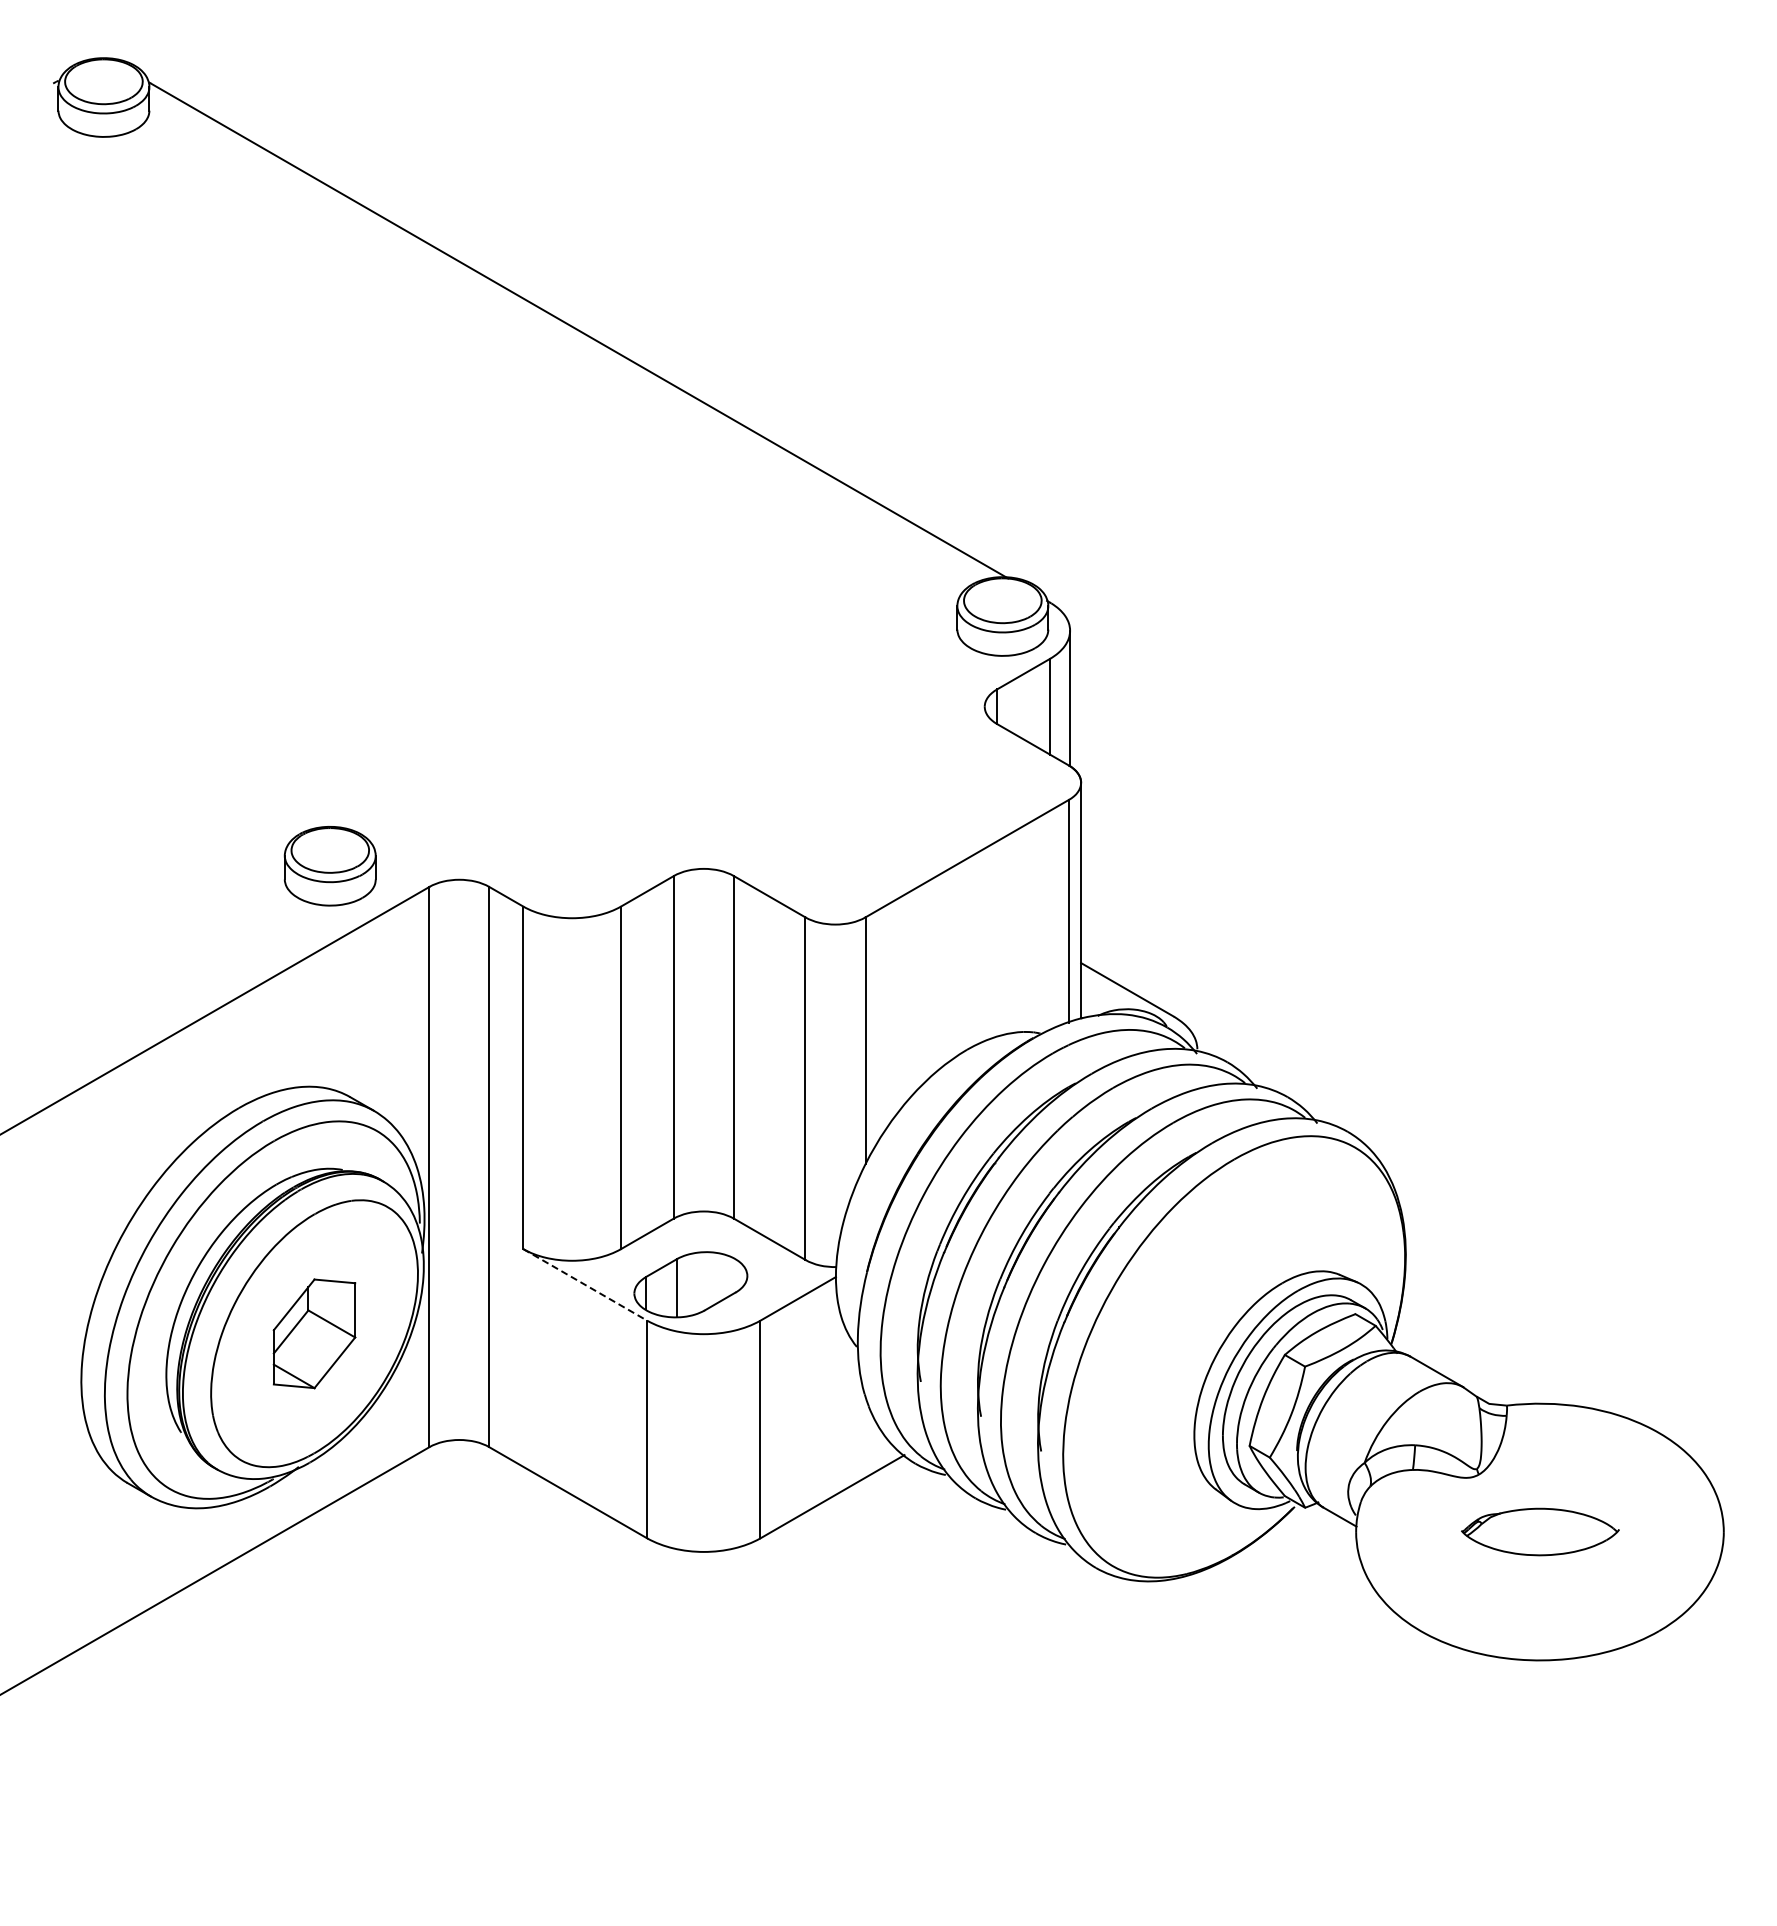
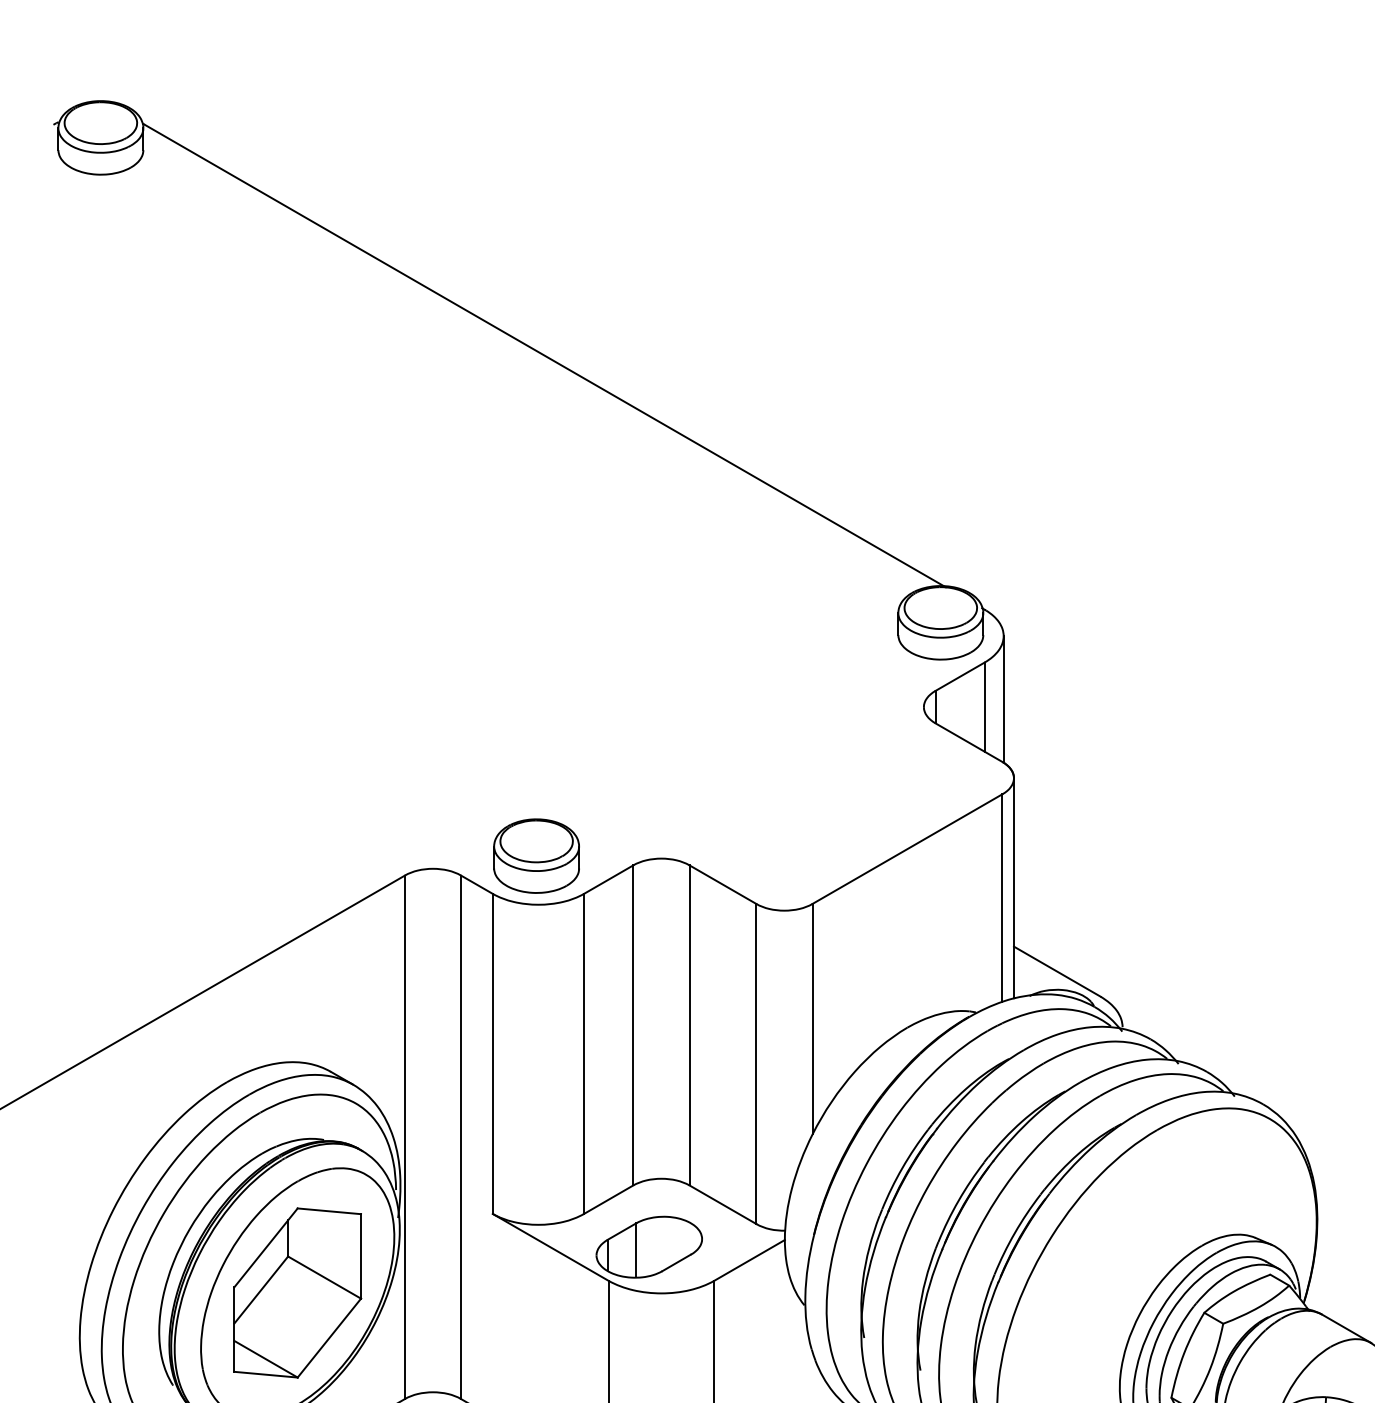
part: (329, 866) -> (535, 856), moved
line: (585, 1284) -> (550, 1246), dashed -> solid
part: (314, 1333) -> (297, 1292), size x1.67

